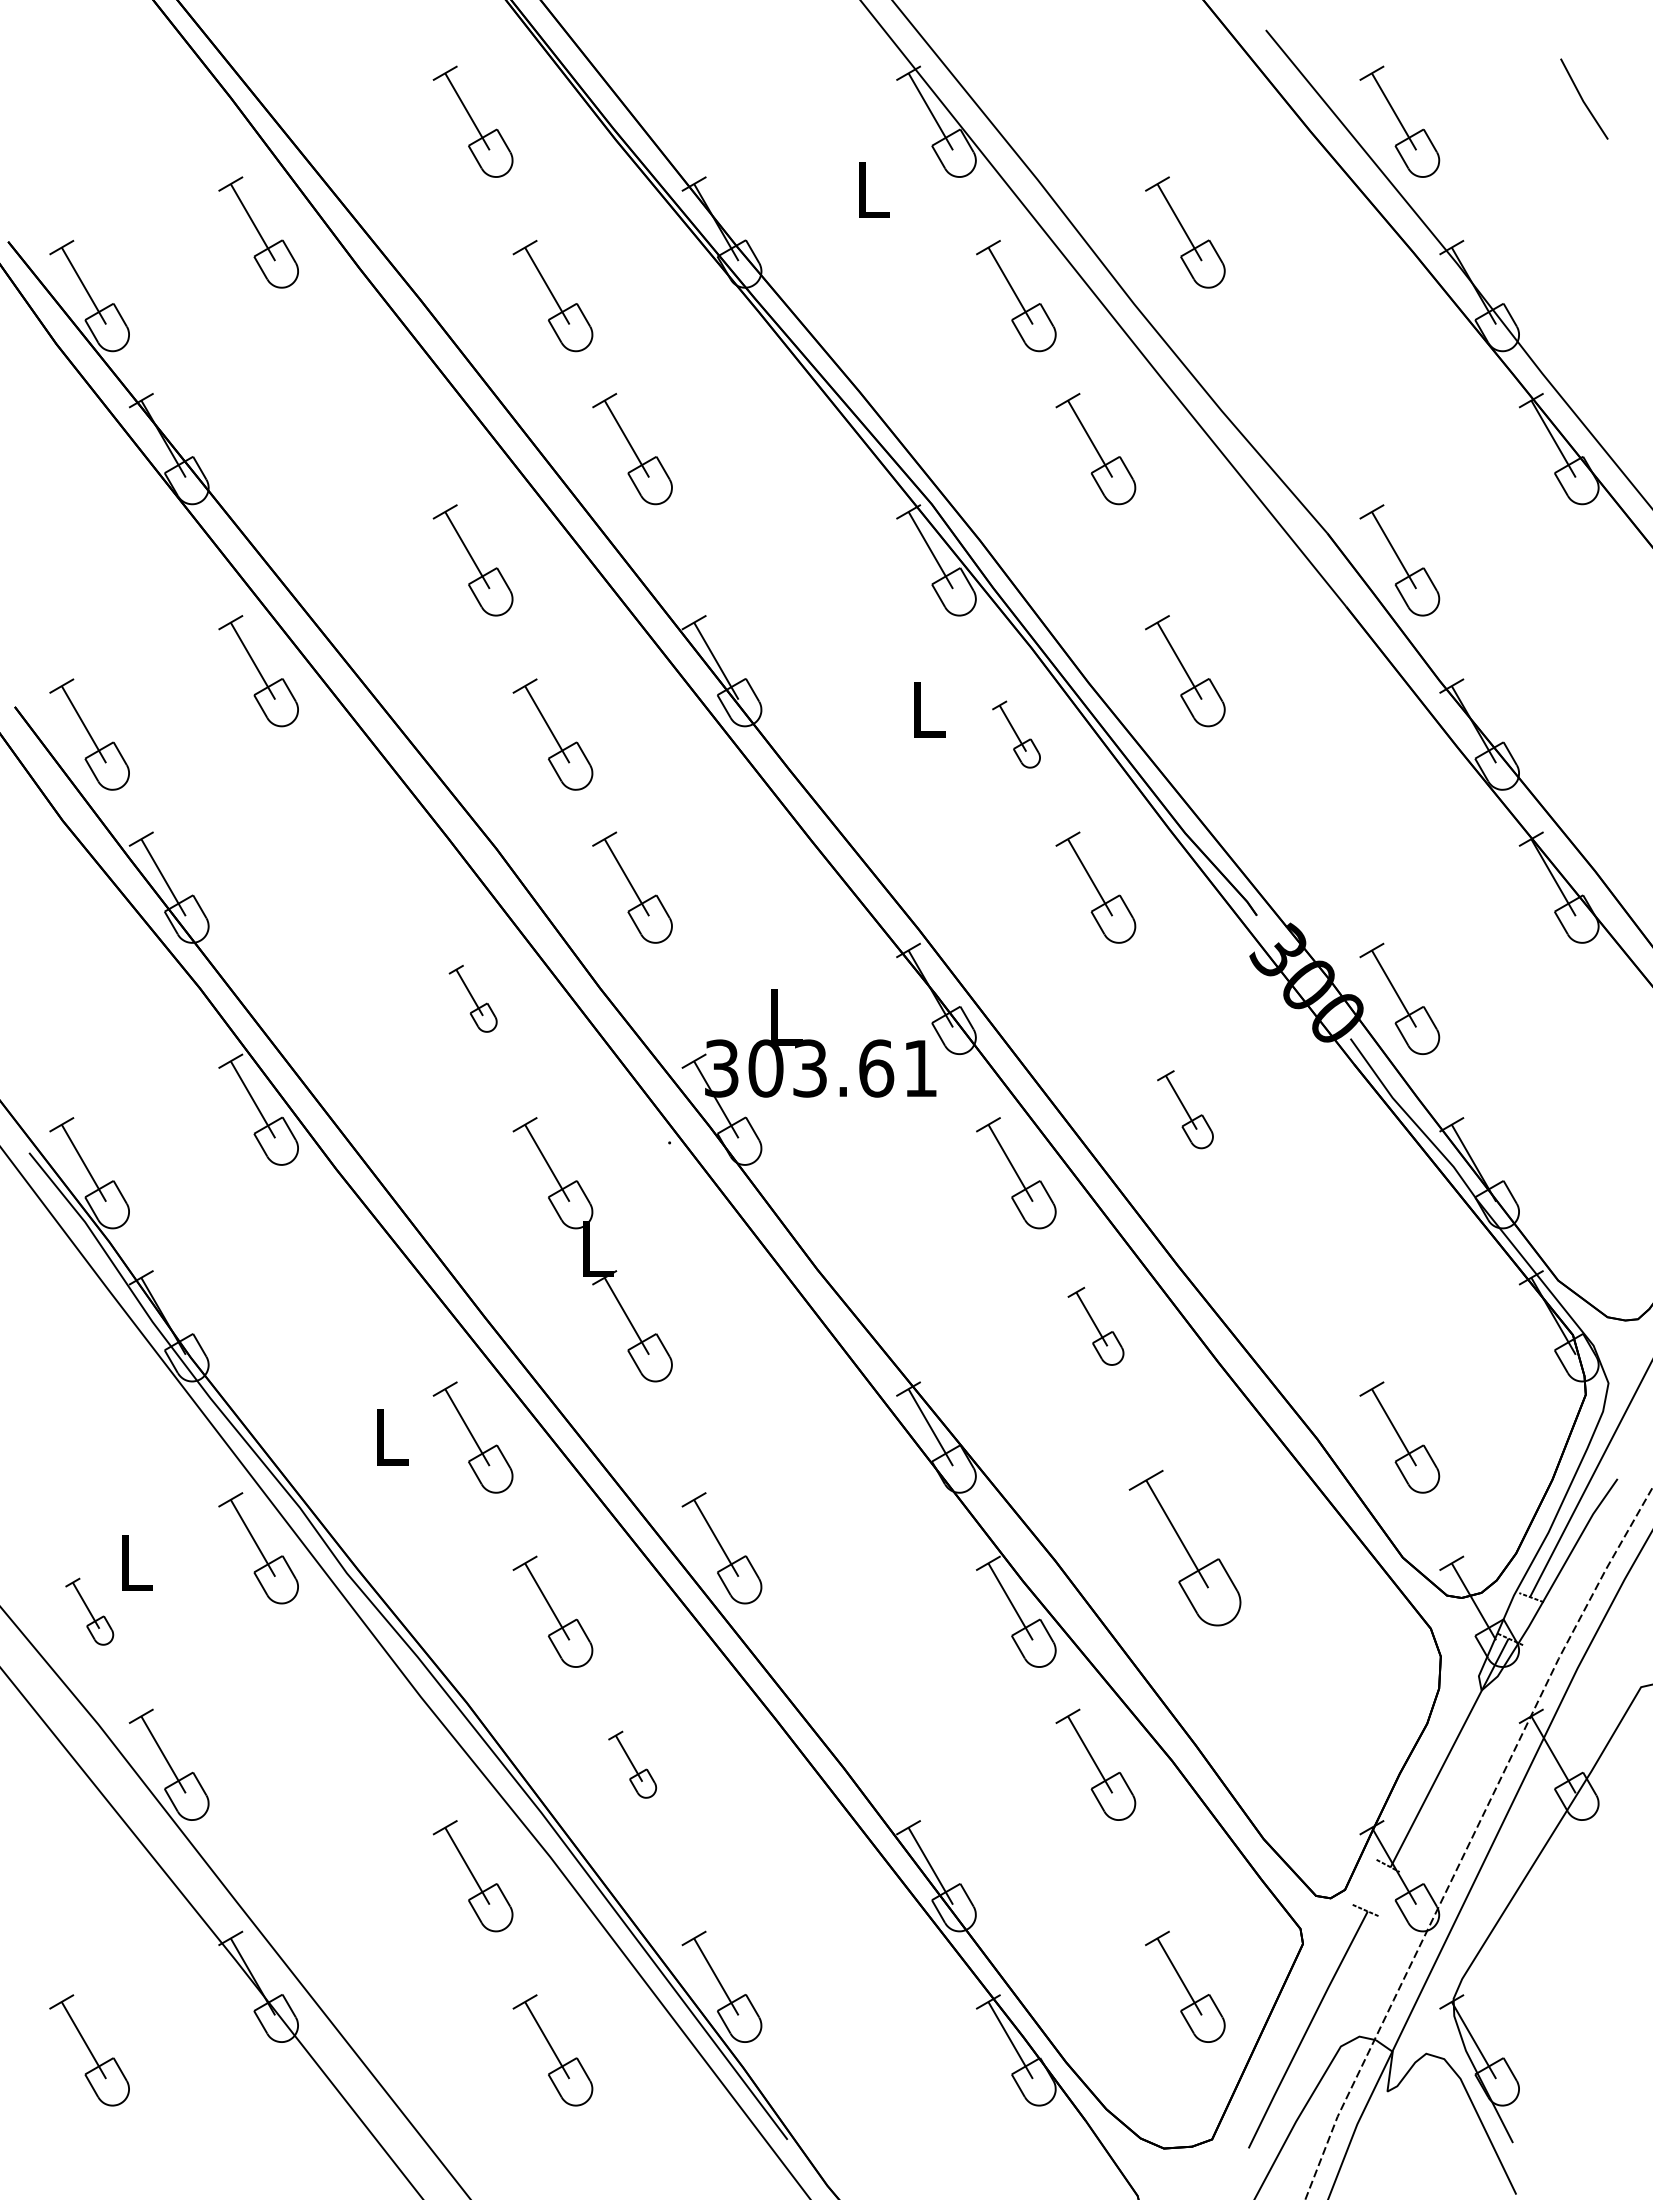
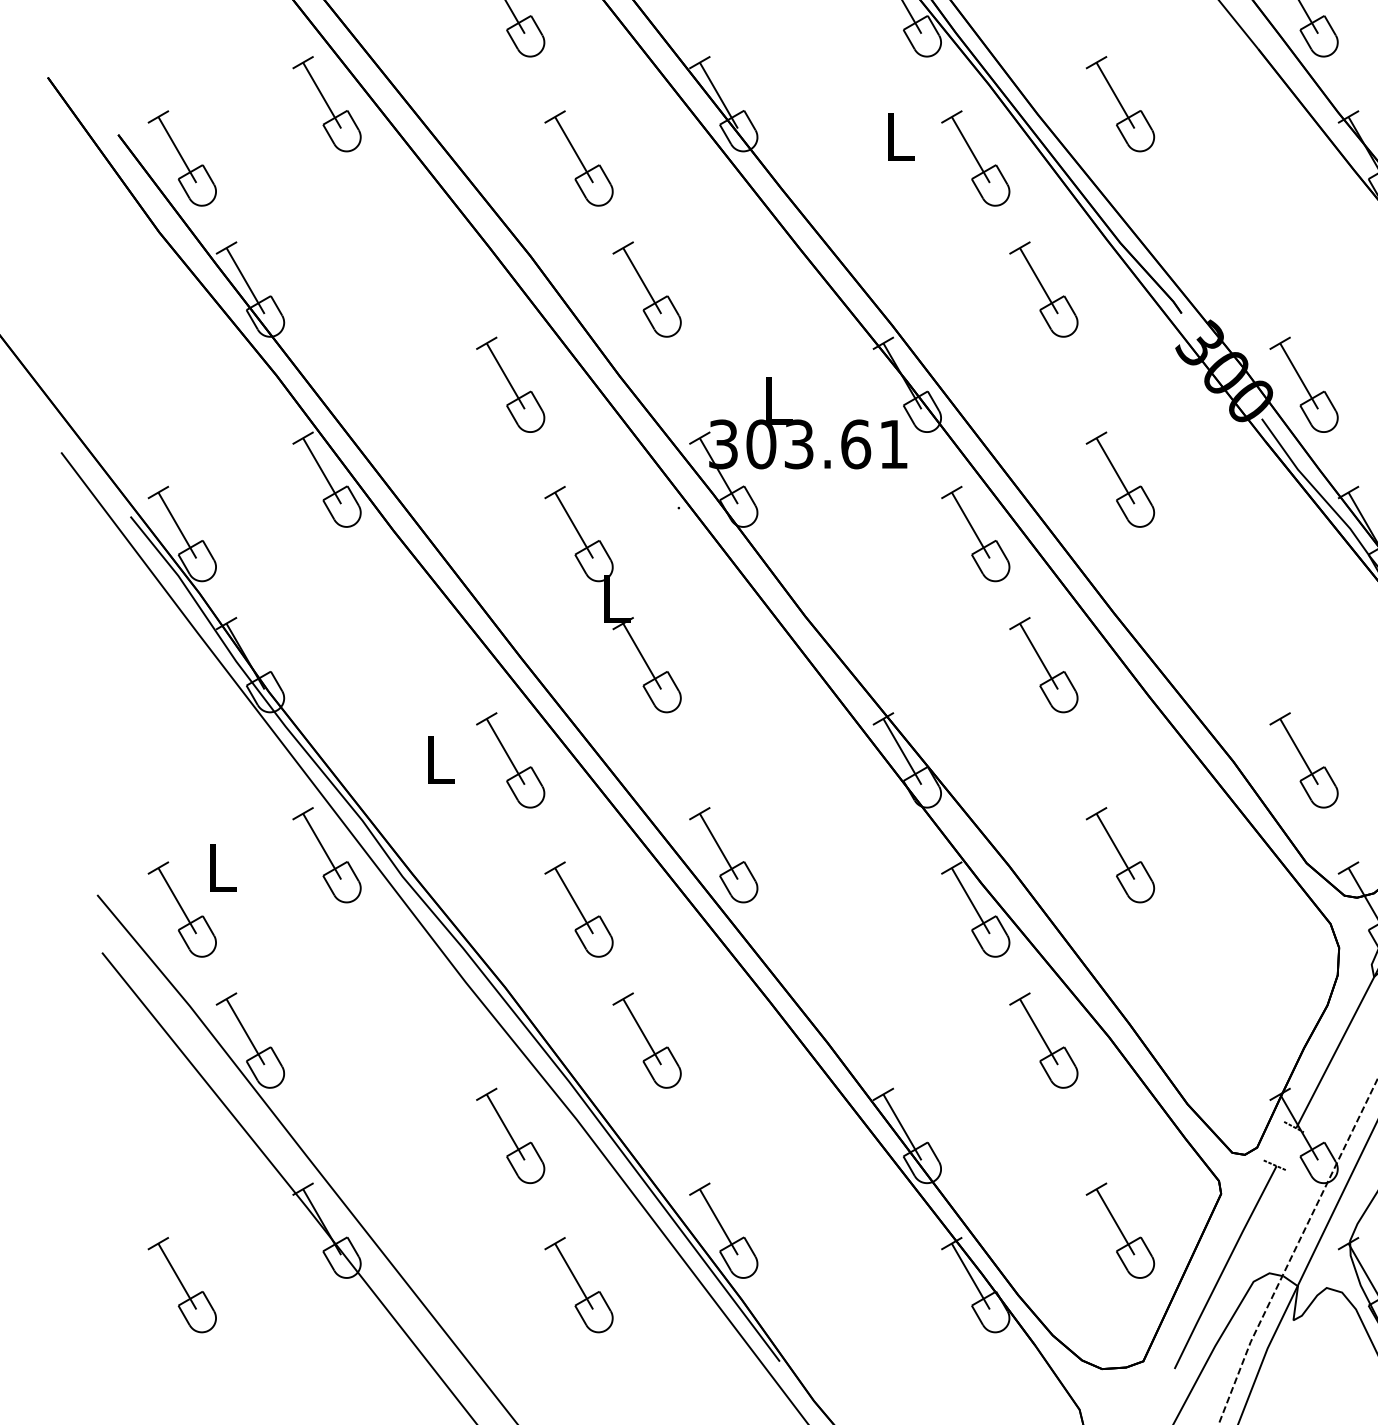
part: (1016, 734) -> (975, 158), size x1.67
part: (472, 998) -> (510, 384), size x1.67
part: (1185, 1109) -> (1120, 479), size x1.43
part: (1095, 1326) -> (1043, 665), size x1.43
part: (1185, 1548) -> (1120, 855), size x0.71
part: (89, 1611) -> (182, 909), size x1.67
part: (632, 1764) -> (647, 1040), size x1.67

